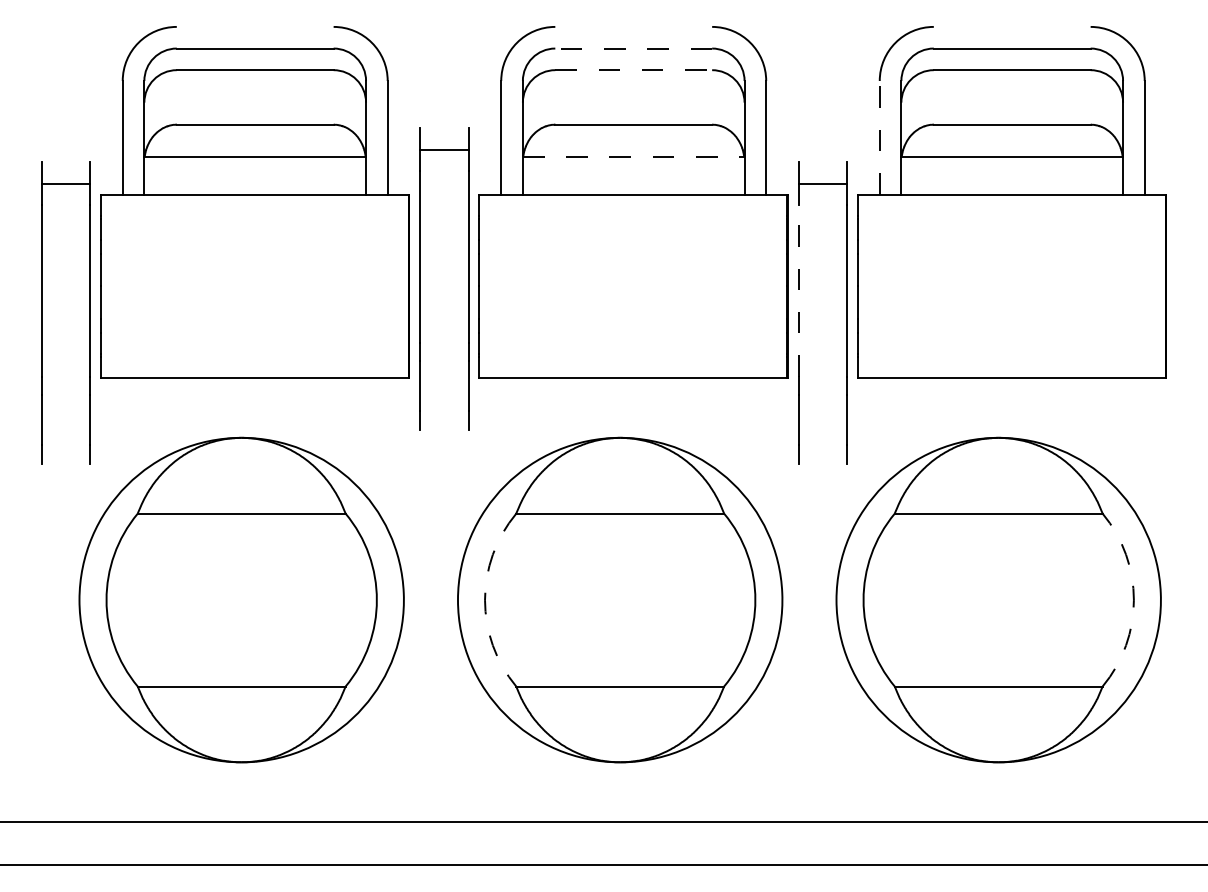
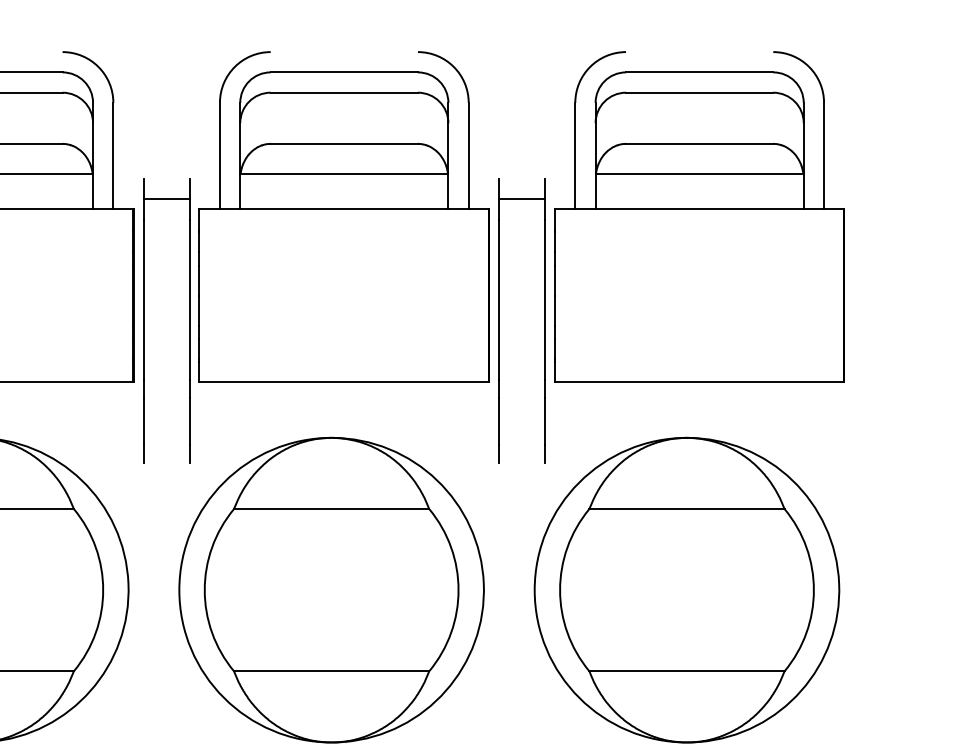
line: (633, 48) -> (344, 72), dashed -> solid
line: (634, 70) -> (345, 93), dashed -> solid
line: (879, 137) -> (575, 155), dashed -> solid
line: (633, 156) -> (344, 173), dashed -> solid
part: (420, 278) -> (144, 320), moved
line: (798, 291) -> (499, 300), dashed -> solid
arc: (485, 600) -> (205, 590), dashed -> solid
arc: (1133, 600) -> (813, 590), dashed -> solid

